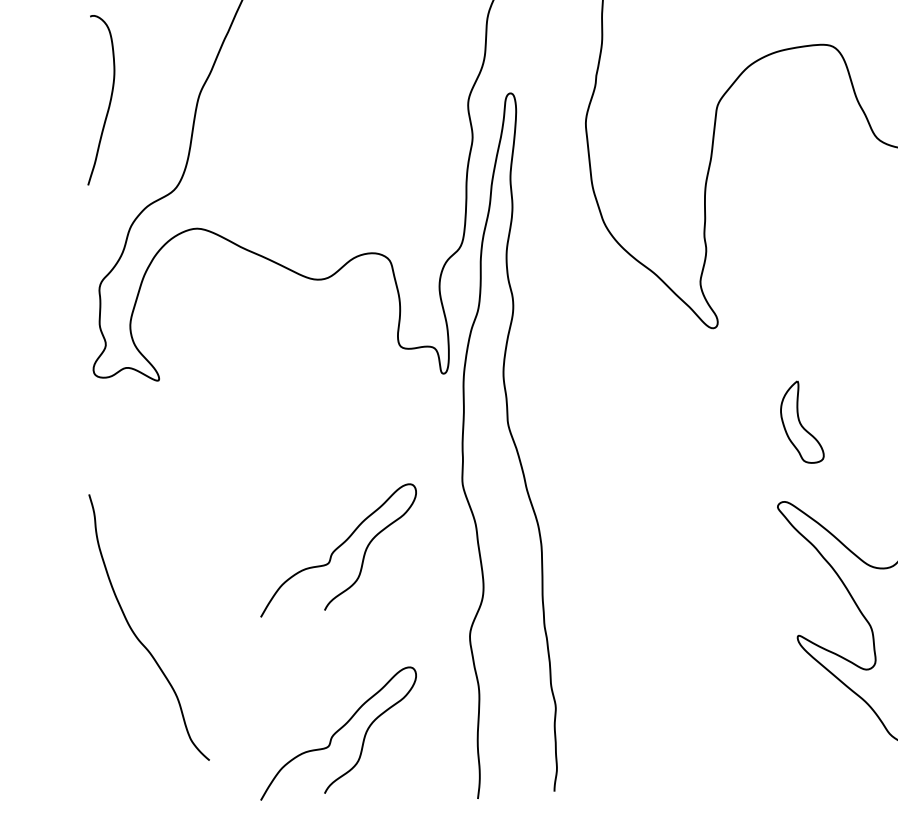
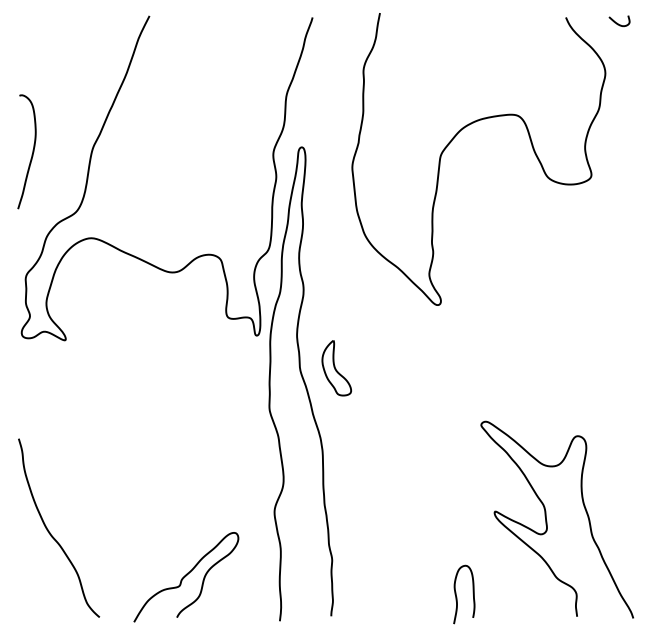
part: (801, 422) -> (336, 368), moved
curve: (338, 549) -> (186, 453), removed
curve: (137, 635) -> (51, 533), moved
curve: (742, 763) -> (457, 597), added

